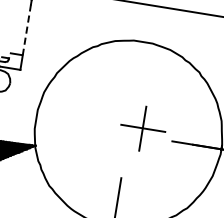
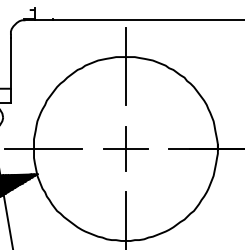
line: (26, 30) -> (10, 64), dashed -> solid
line: (141, 51) -> (125, 66), added
line: (44, 120) -> (42, 148), added
part: (142, 128) -> (125, 148), moved

